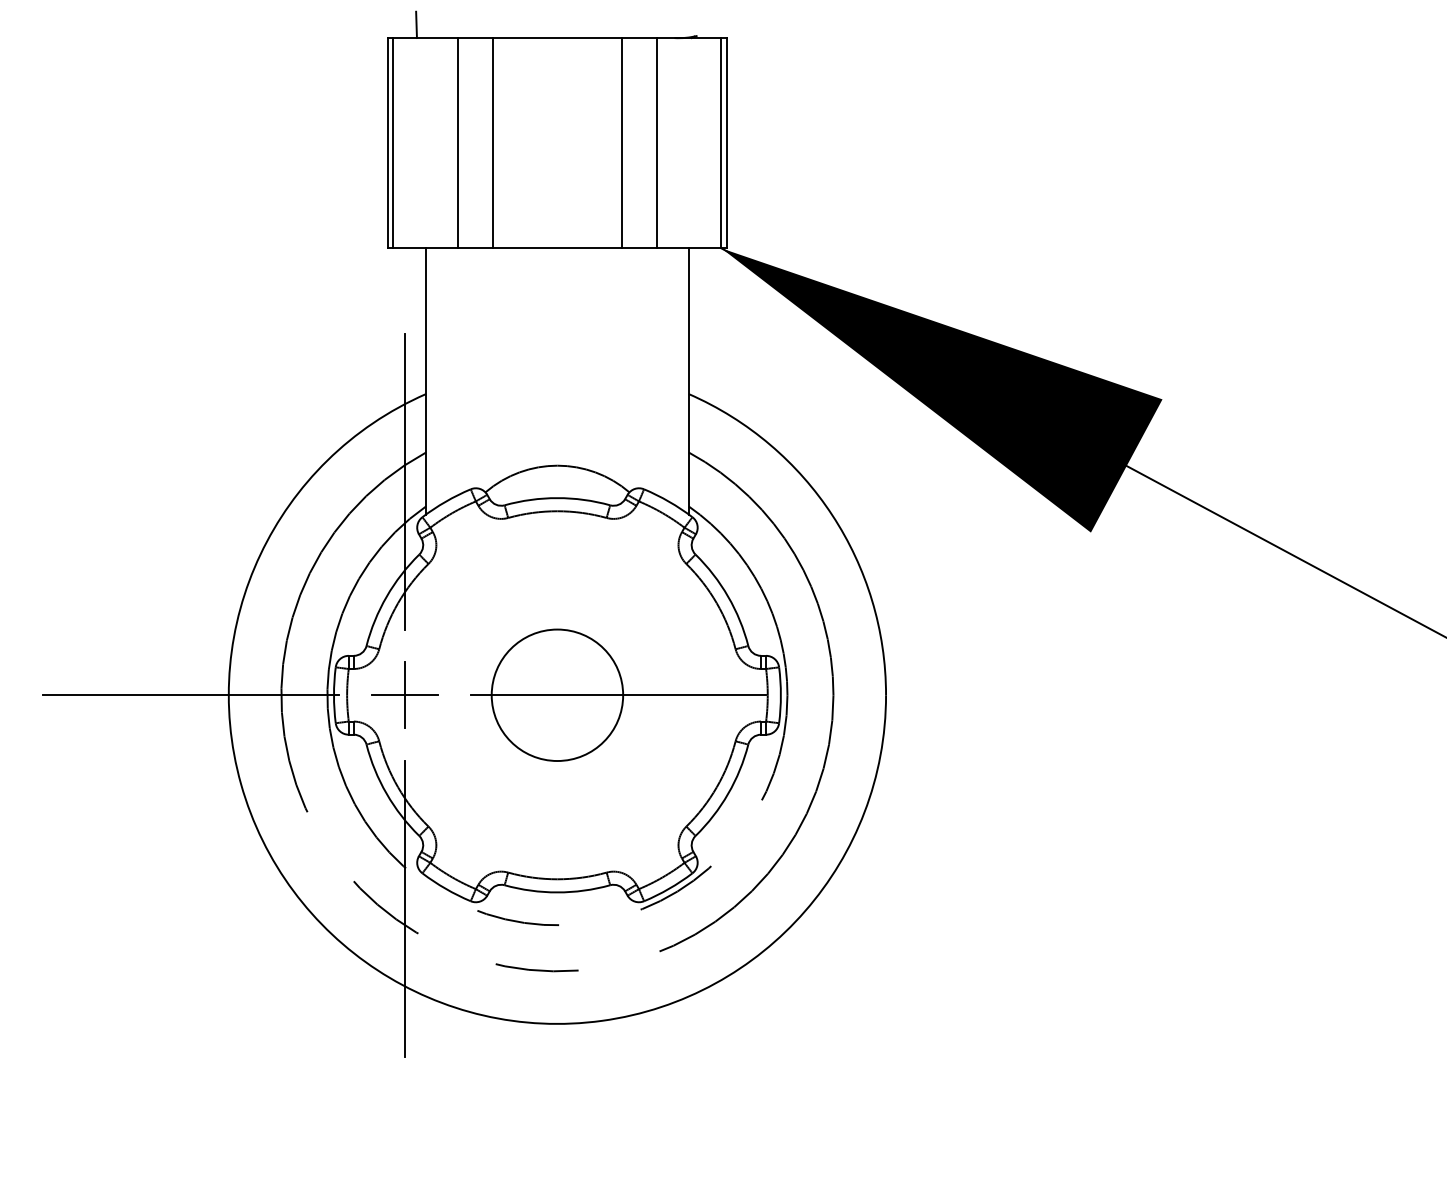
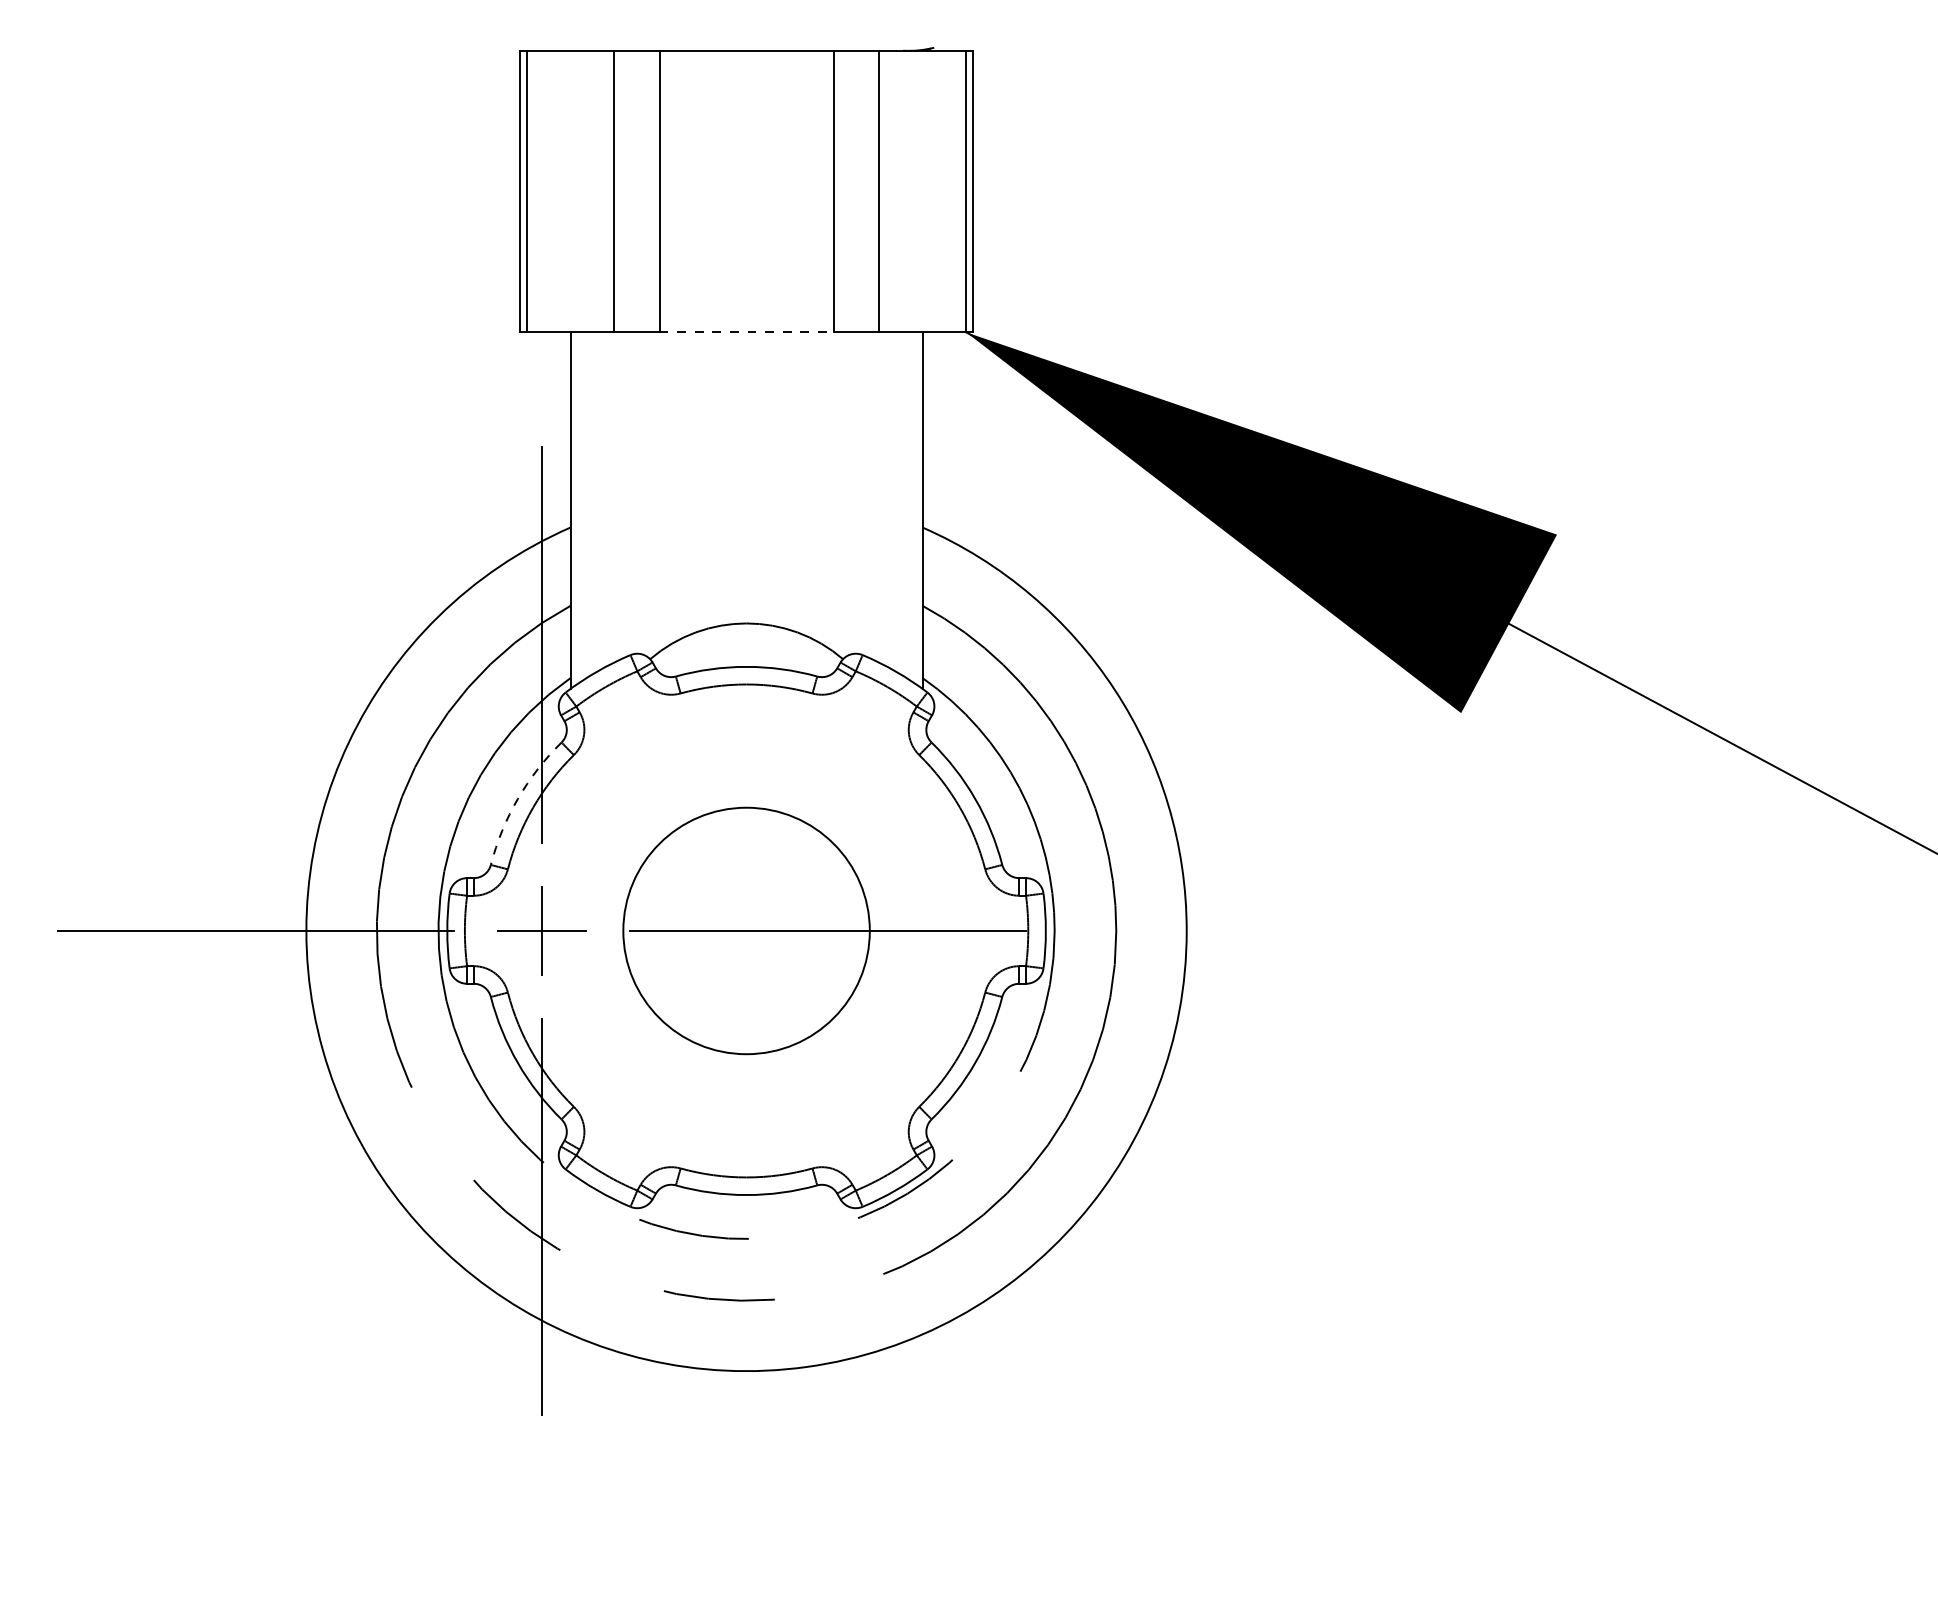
line: (416, 24) -> (557, 32), removed
line: (557, 248) -> (746, 332), solid -> dashed
arc: (386, 596) -> (517, 798), solid -> dashed
circle: (557, 694) -> (746, 930), size x1.4

